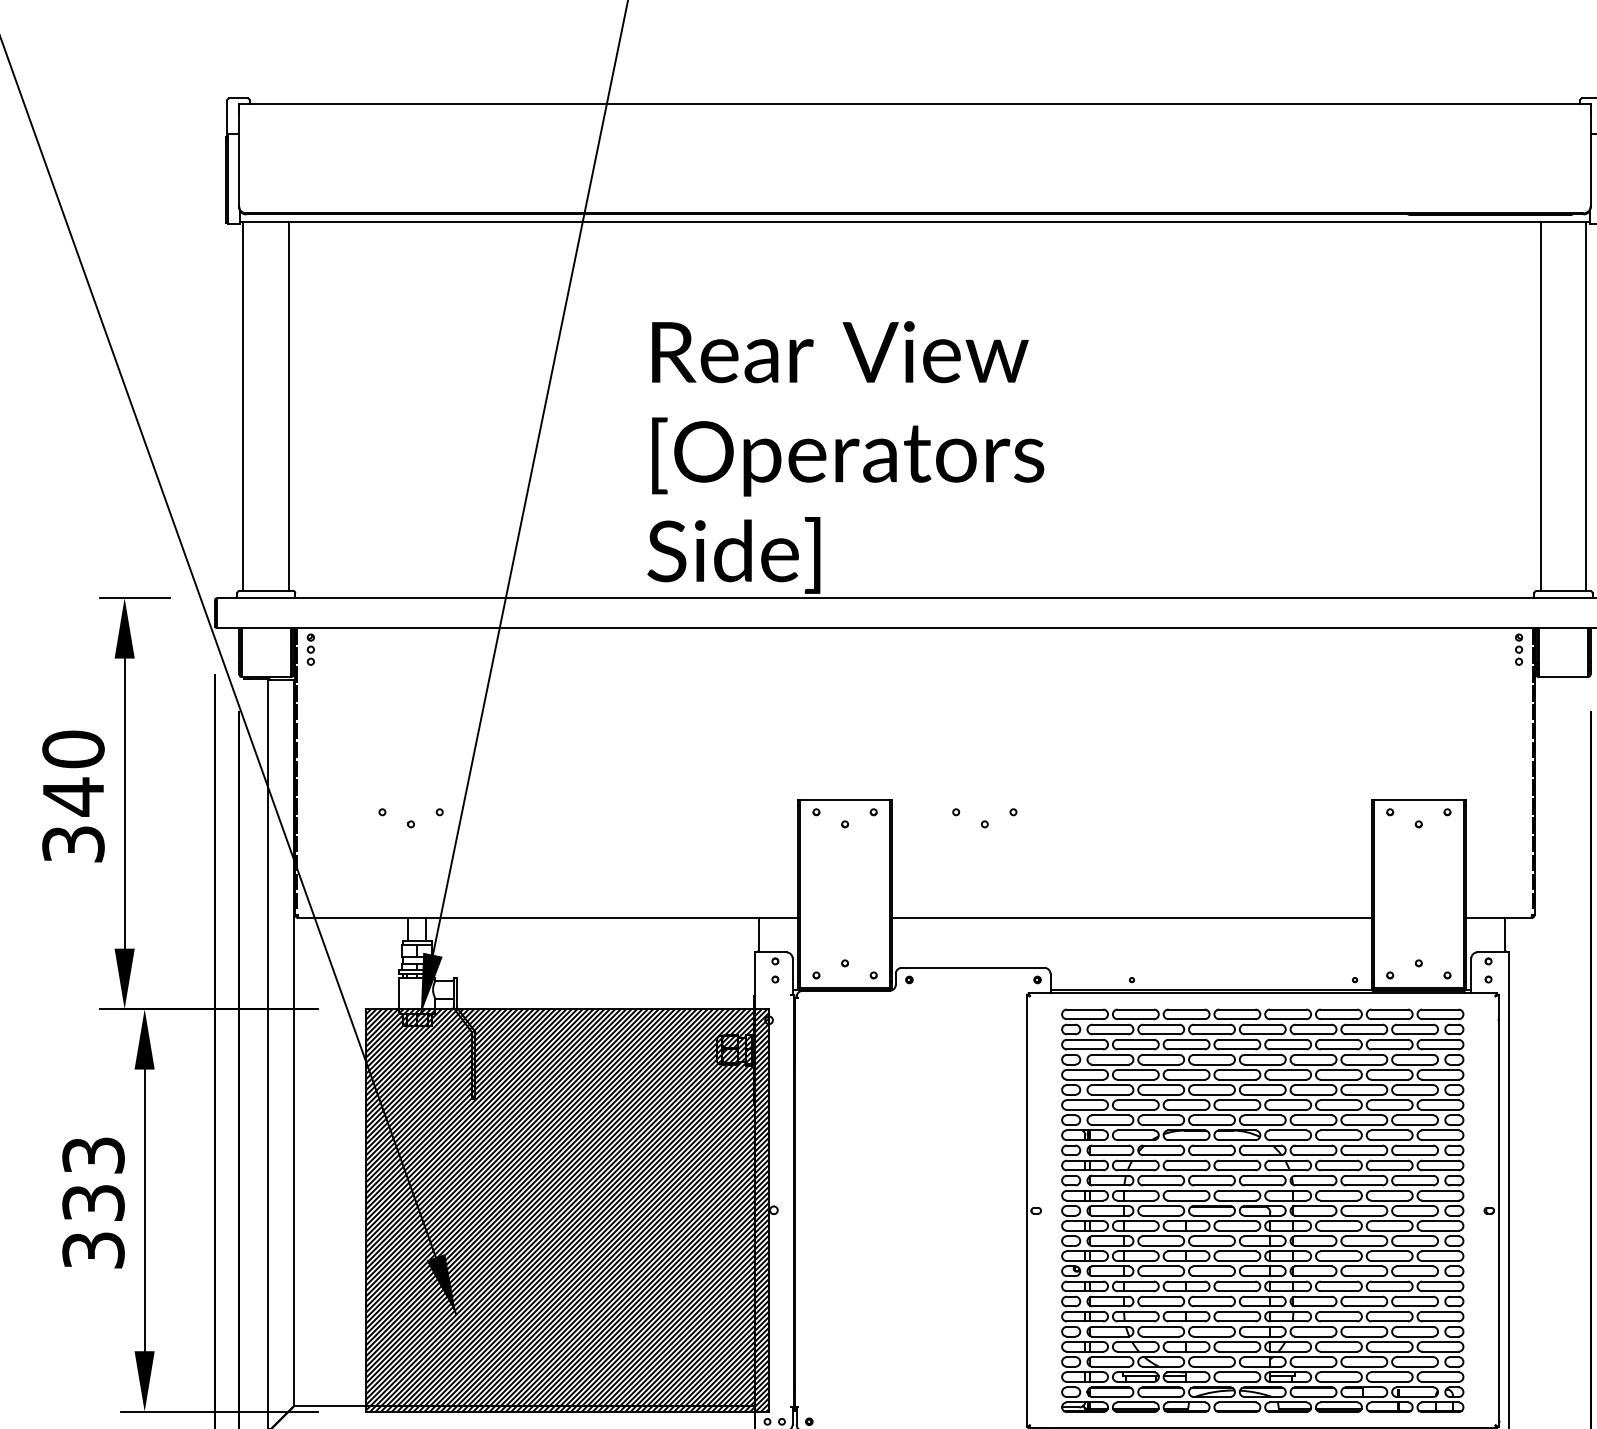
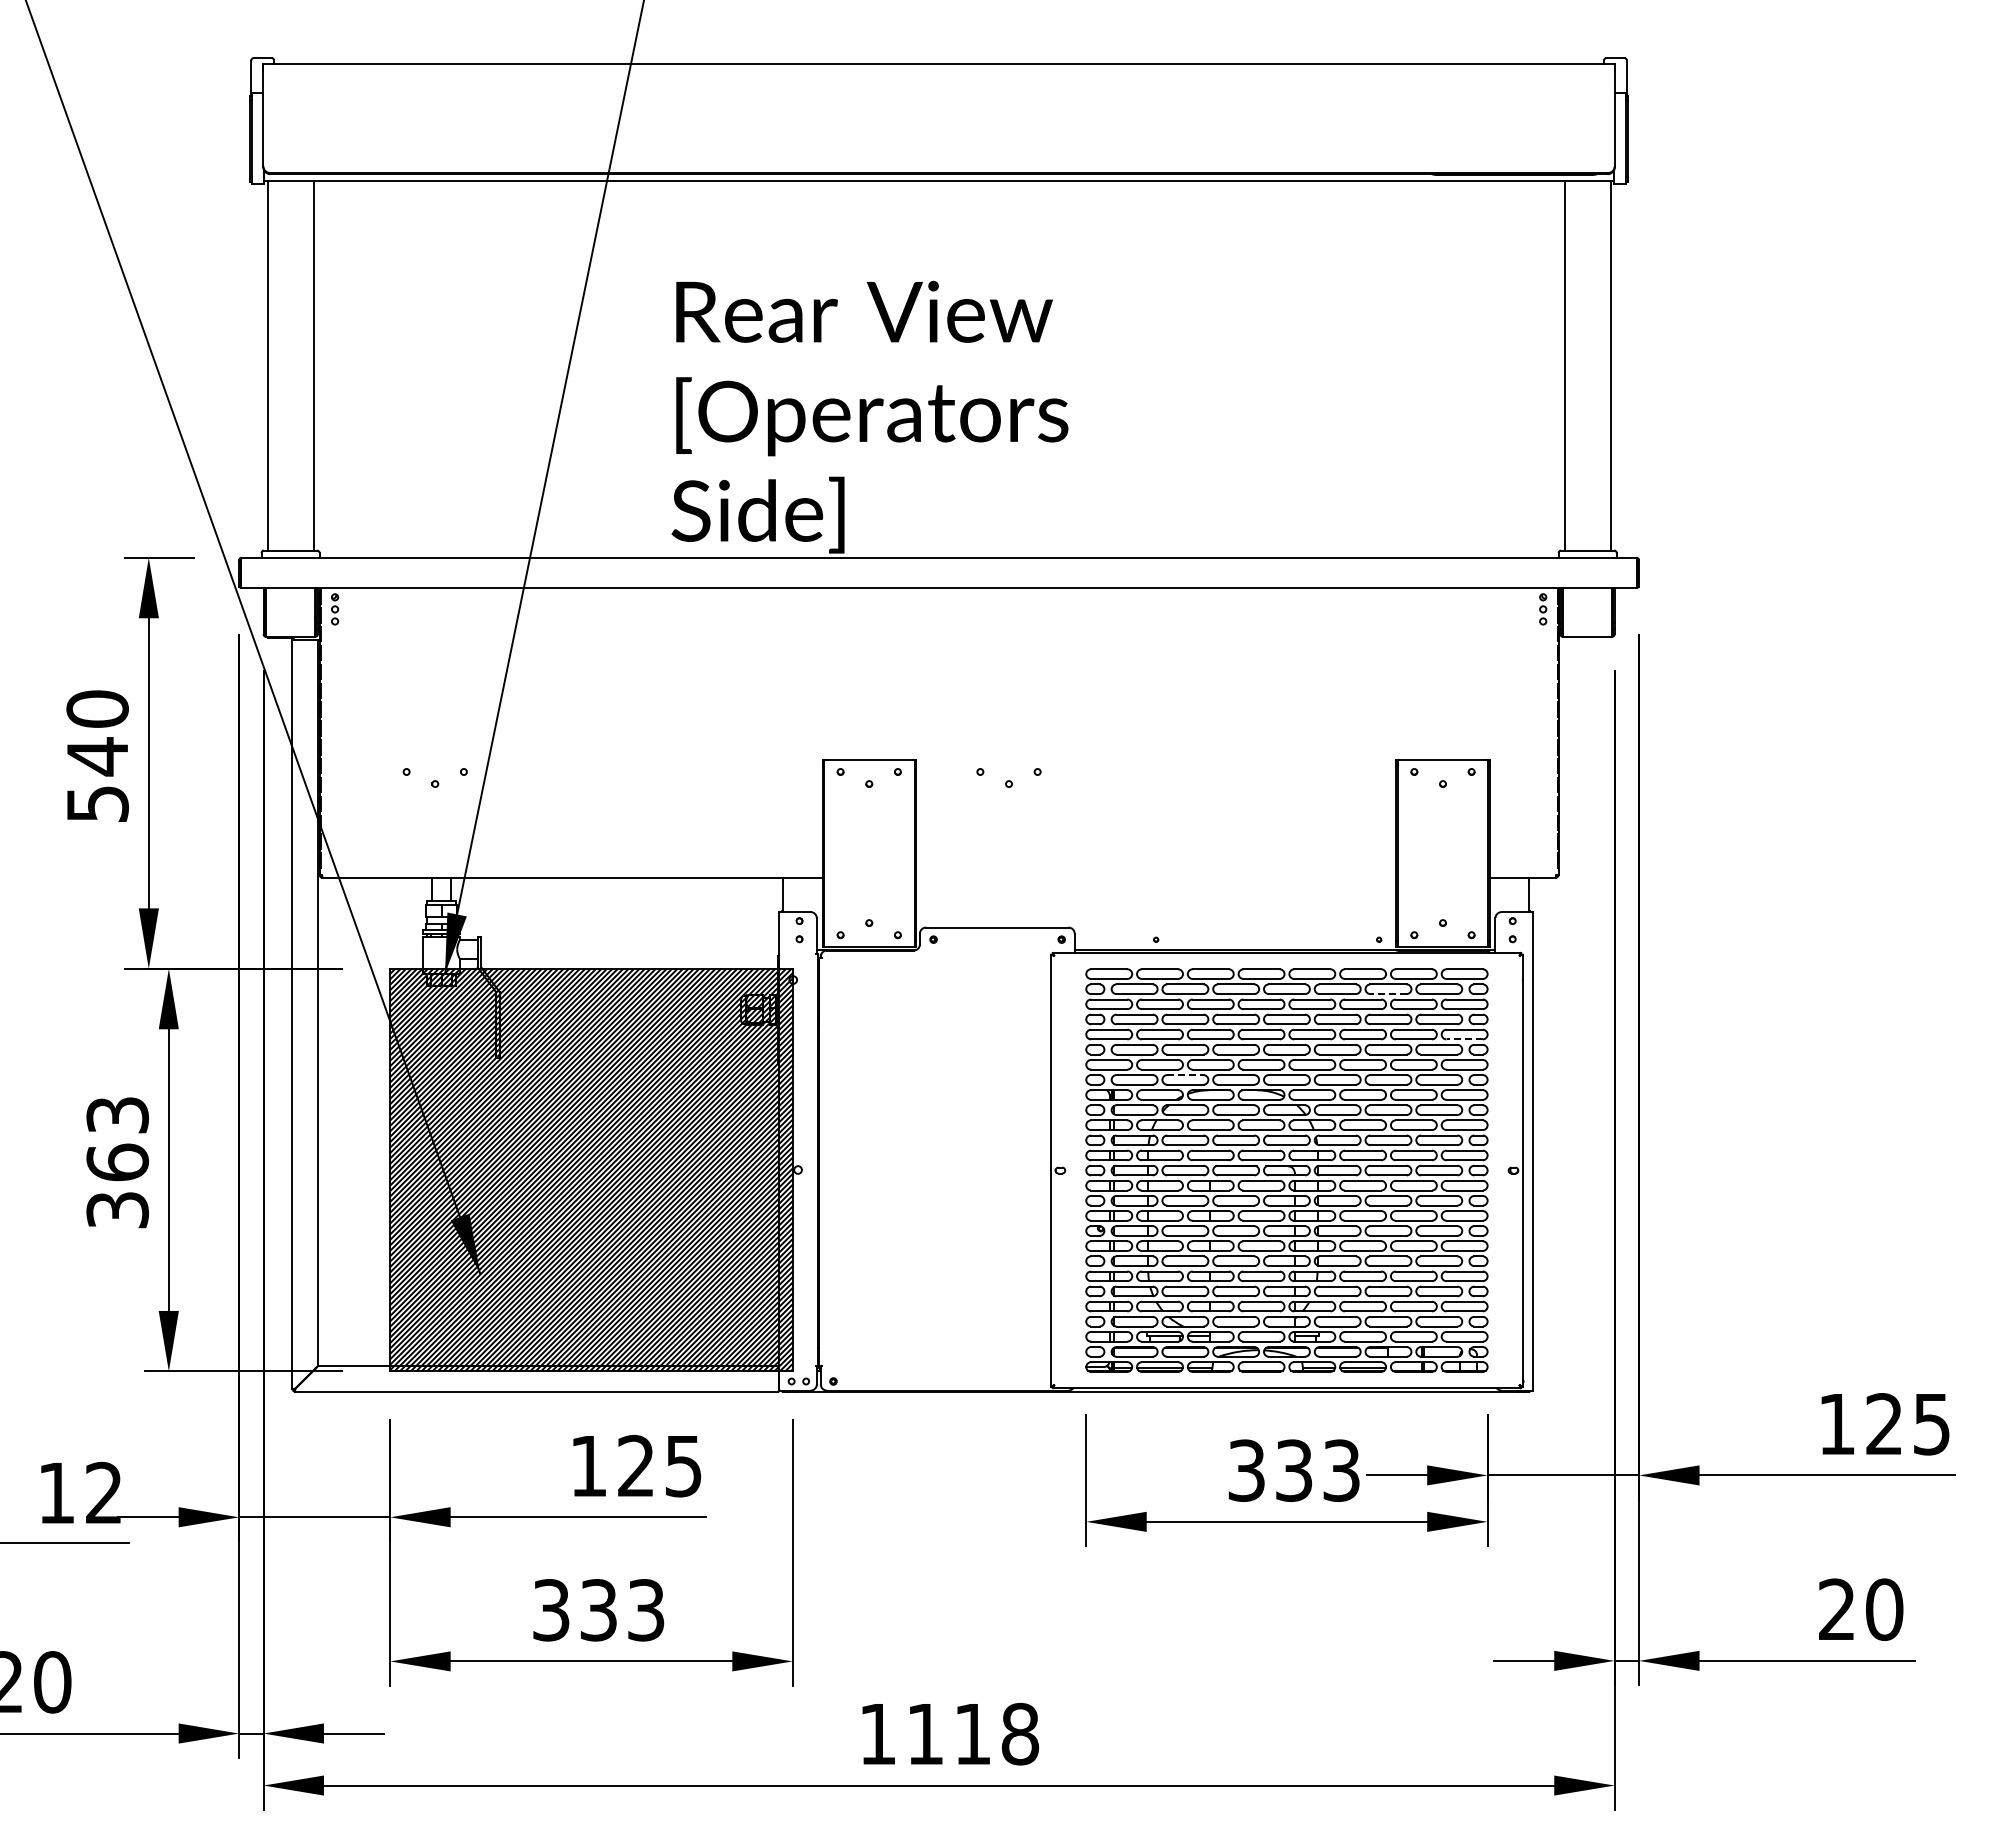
text: (73, 843) -> (97, 803), 340 -> 540
line: (1132, 917) -> (1156, 877), removed
line: (1364, 1034) -> (1388, 994), solid -> dashed
line: (1440, 1079) -> (1464, 1039), solid -> dashed
line: (1161, 1115) -> (1185, 1075), solid -> dashed
text: (93, 1202) -> (117, 1162), 333 -> 363

